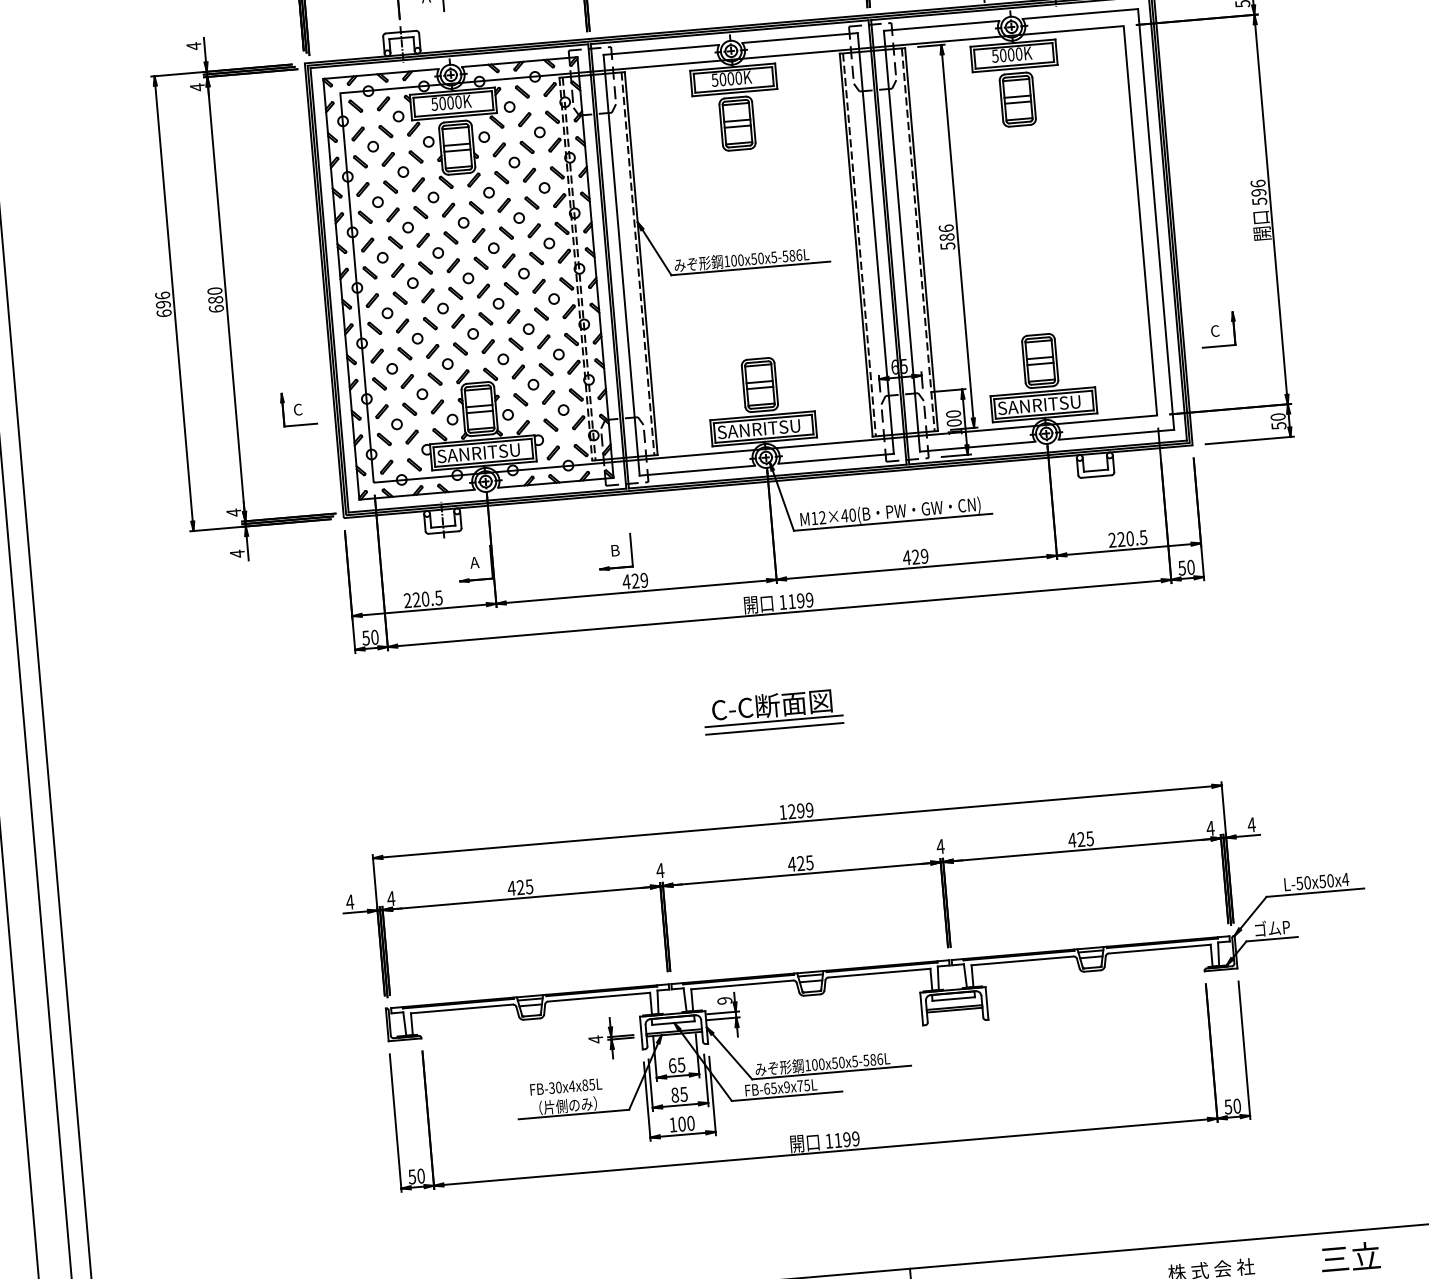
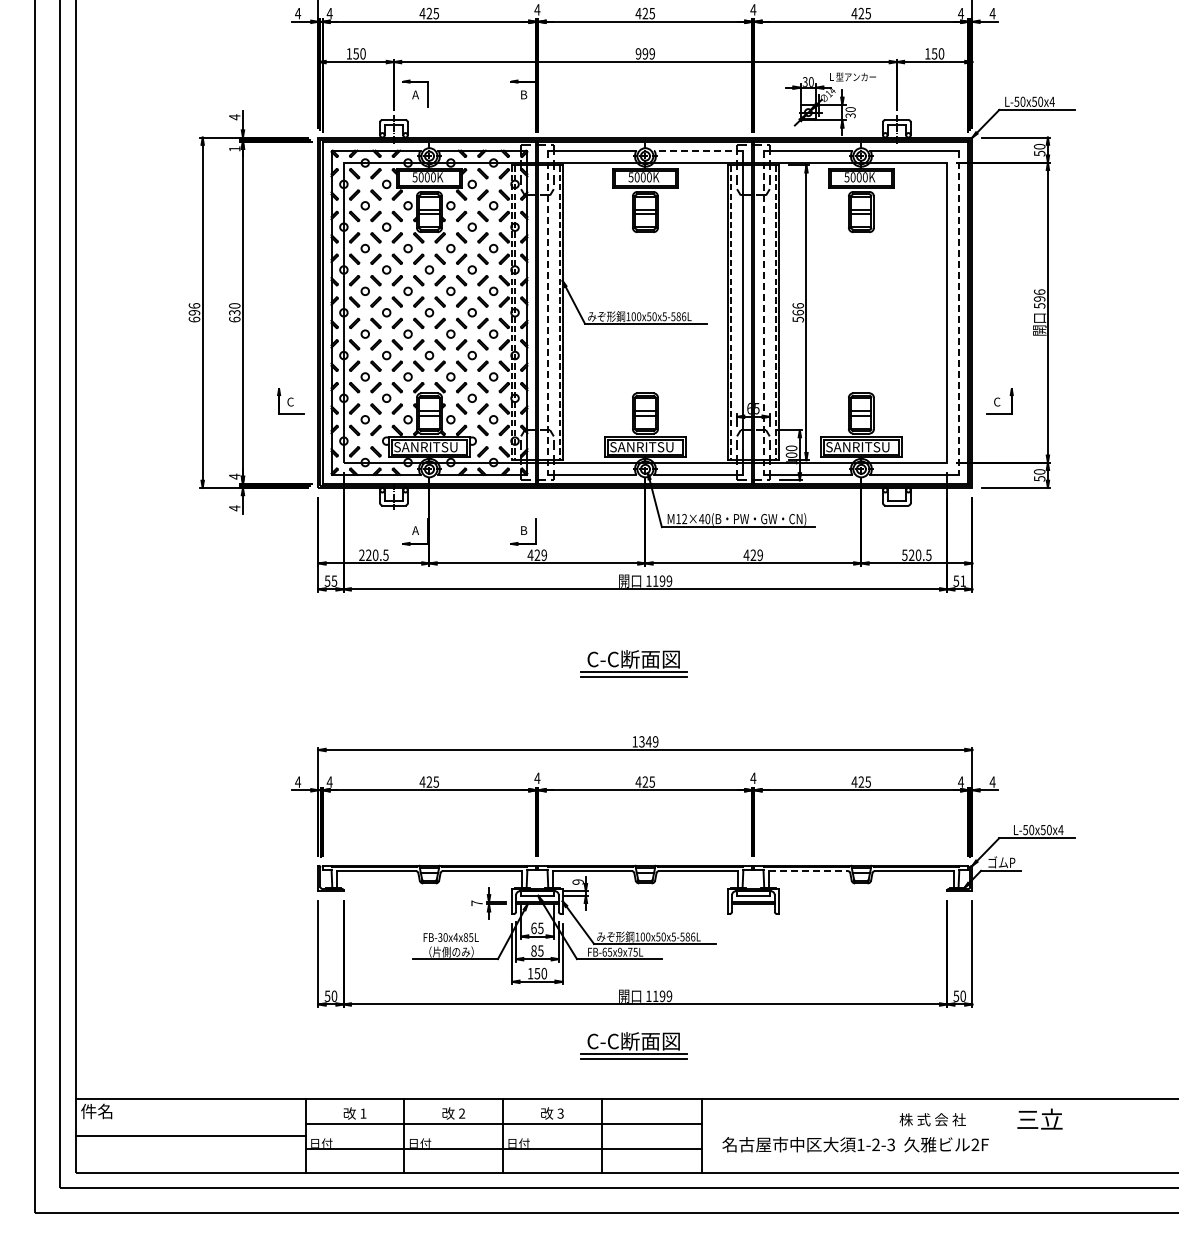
line: (799, 37) -> (698, 150), solid -> dashed
text: (197, 86) -> (234, 148), 4 -> 1
line: (1156, 220) -> (959, 313), solid -> dashed
text: (946, 237) -> (797, 312), 586 -> 566
line: (902, 242) -> (763, 313), solid -> dashed
line: (621, 266) -> (547, 313), solid -> dashed
text: (215, 299) -> (234, 312), 680 -> 630
text: (1111, 540) -> (904, 555), 220.5 -> 520.5
text: (1190, 566) -> (962, 580), 50 -> 51
text: (374, 636) -> (334, 580), 50 -> 55
text: (796, 810) -> (645, 741), 1299 -> 1349
line: (1023, 961) -> (809, 871), solid -> dashed
text: (595, 1039) -> (476, 903), 4 -> 7
text: (682, 1123) -> (537, 973), 100 -> 150
part: (814, 1206) -> (633, 1045), added

